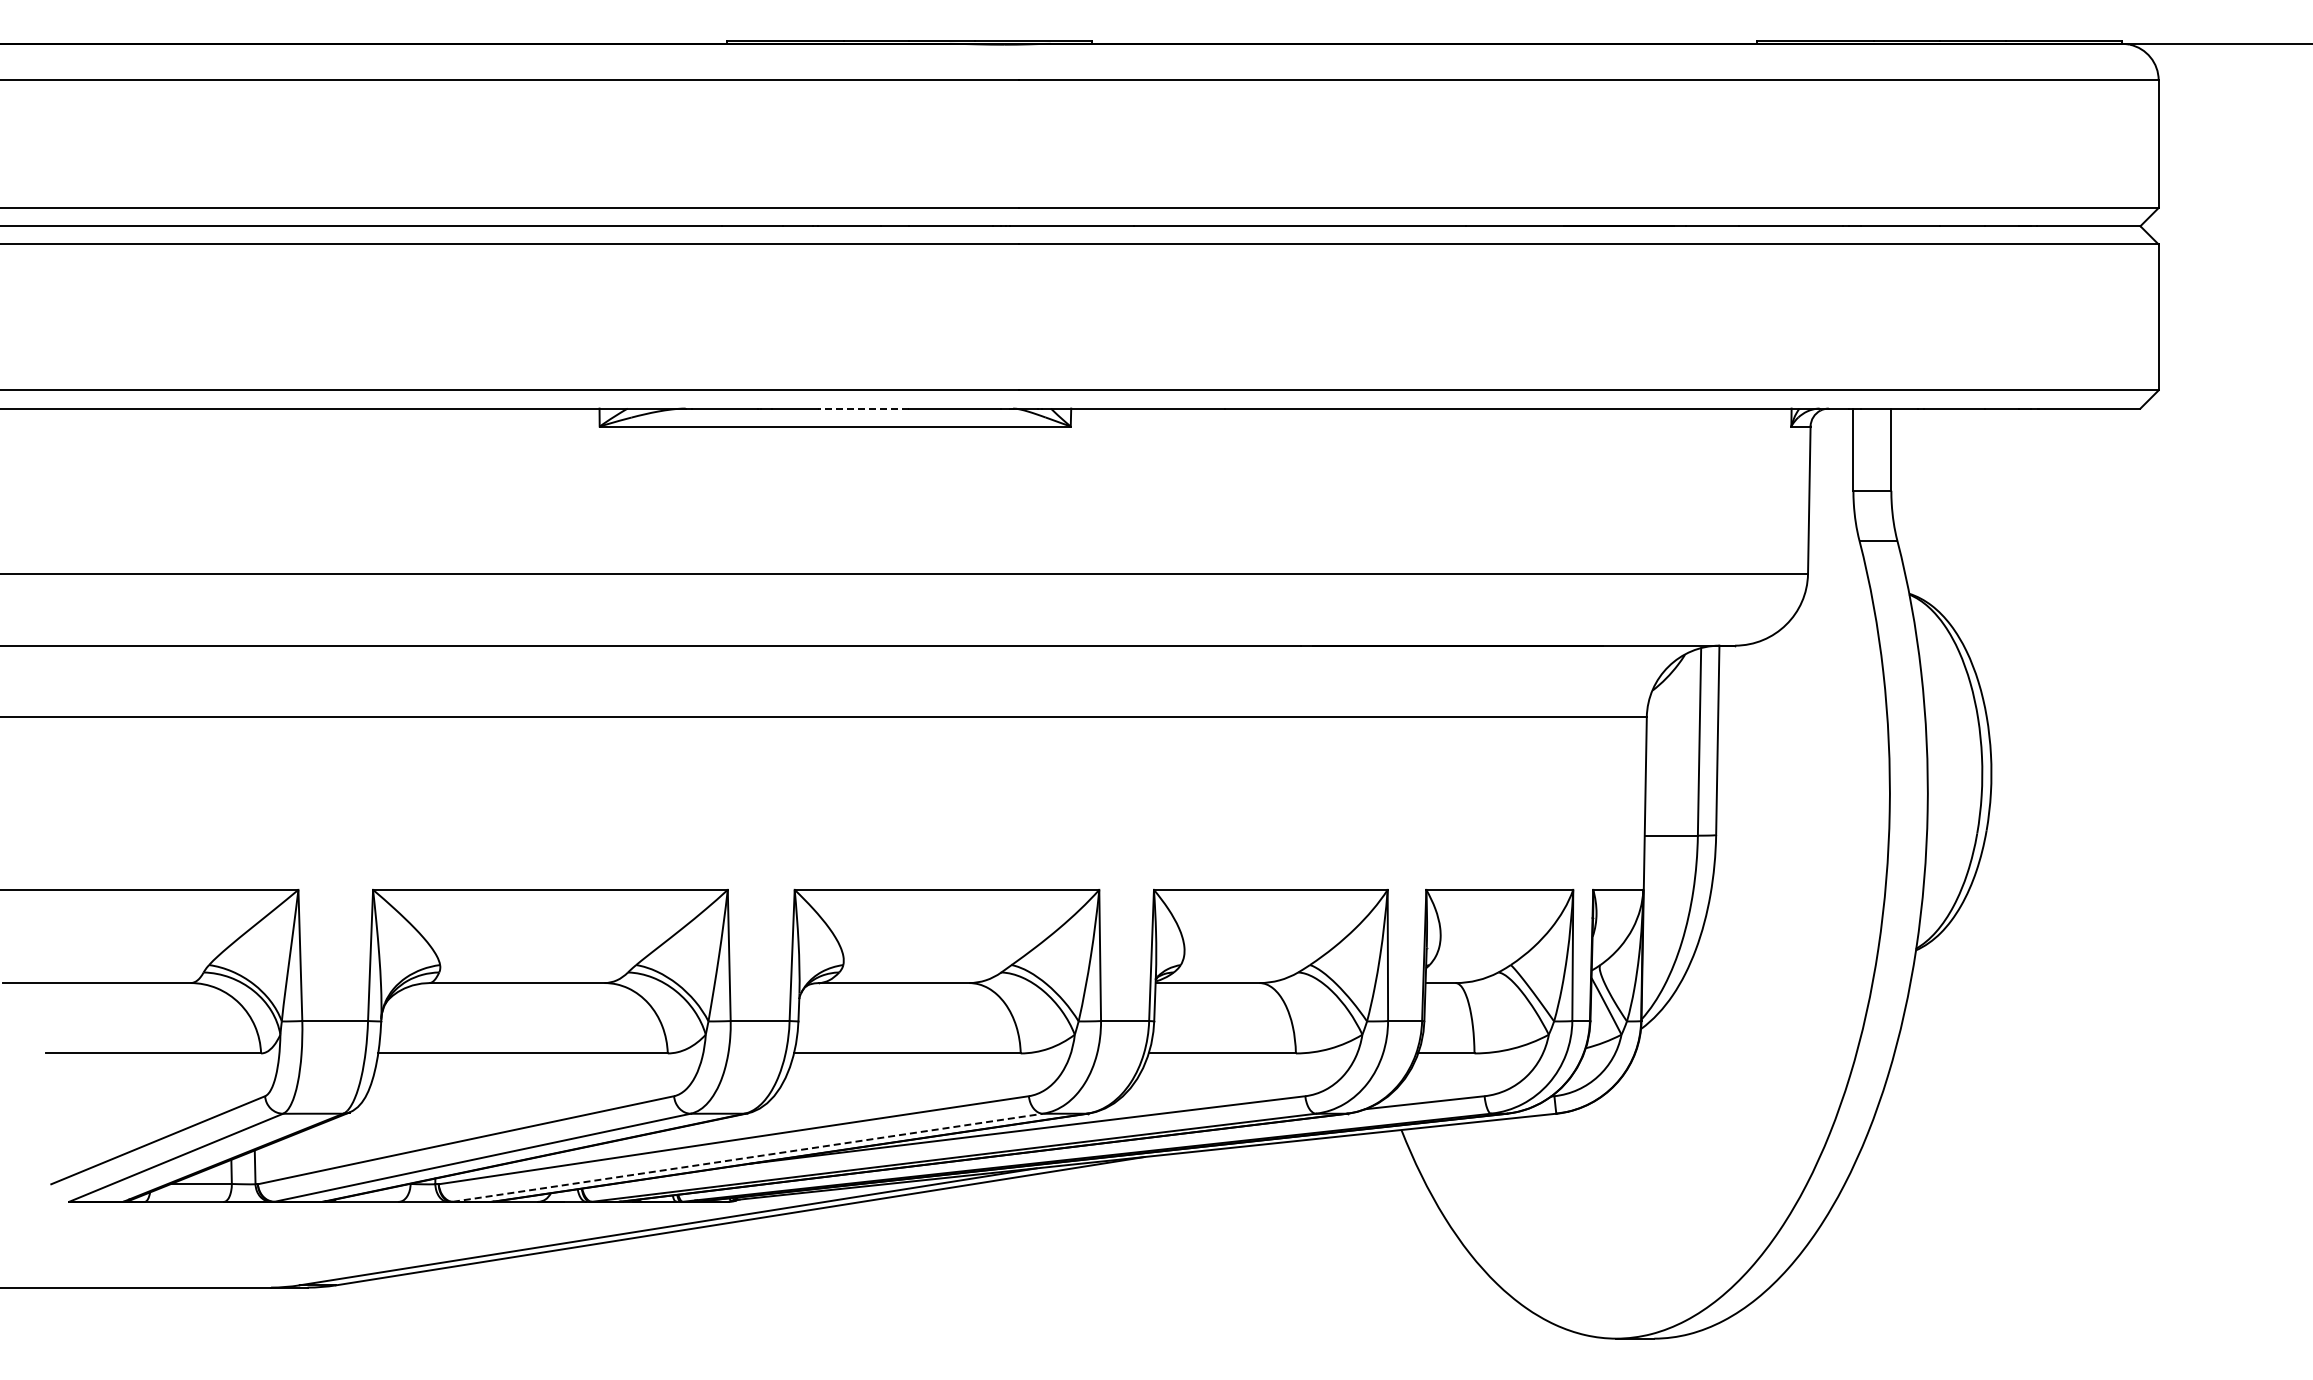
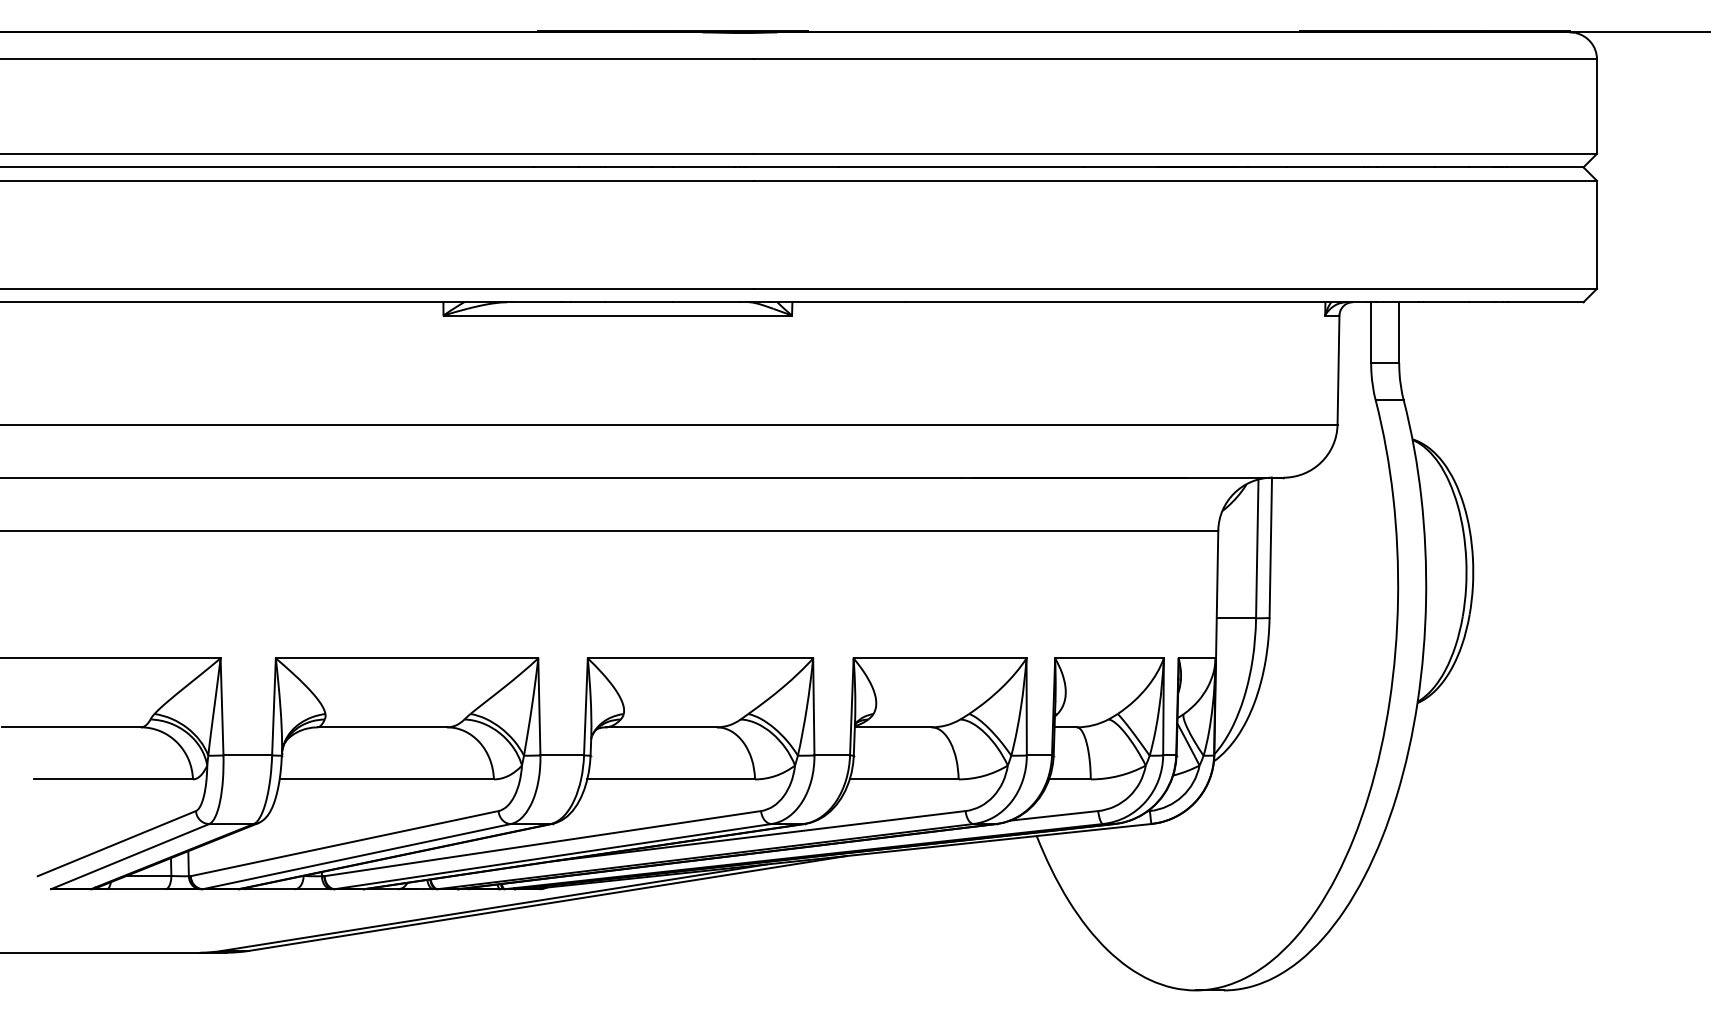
line: (863, 408) -> (638, 302), dashed -> solid
line: (748, 1157) -> (553, 856), dashed -> solid

